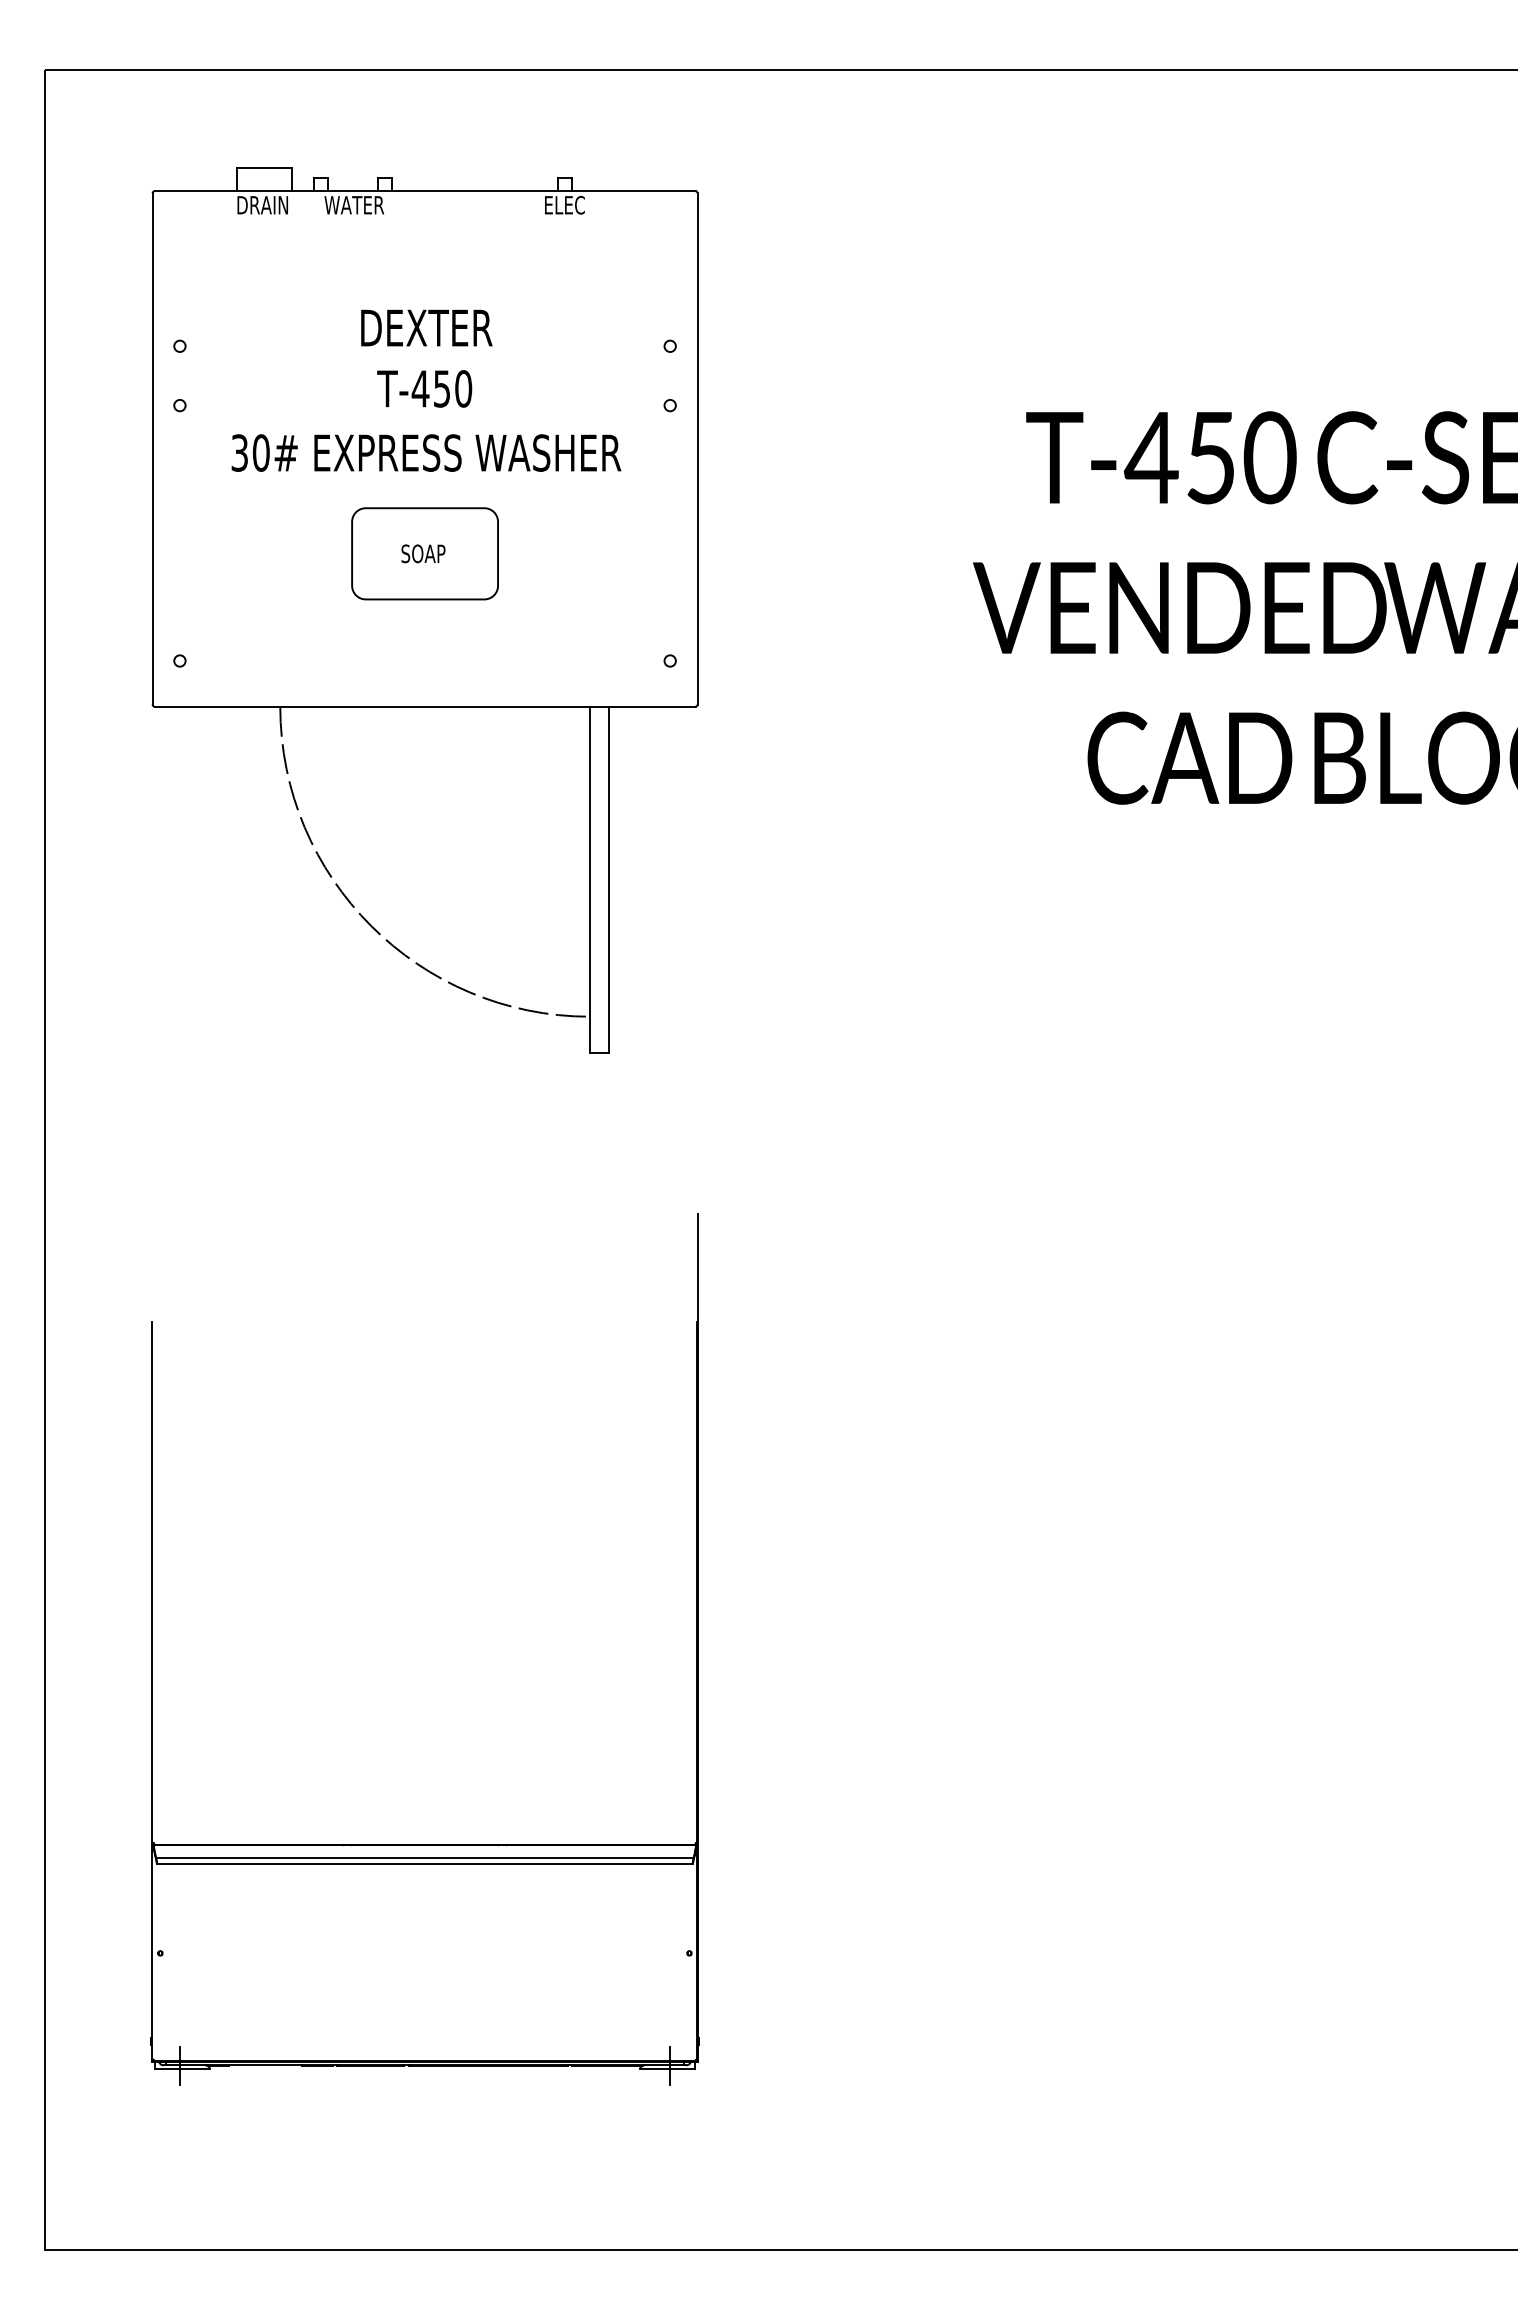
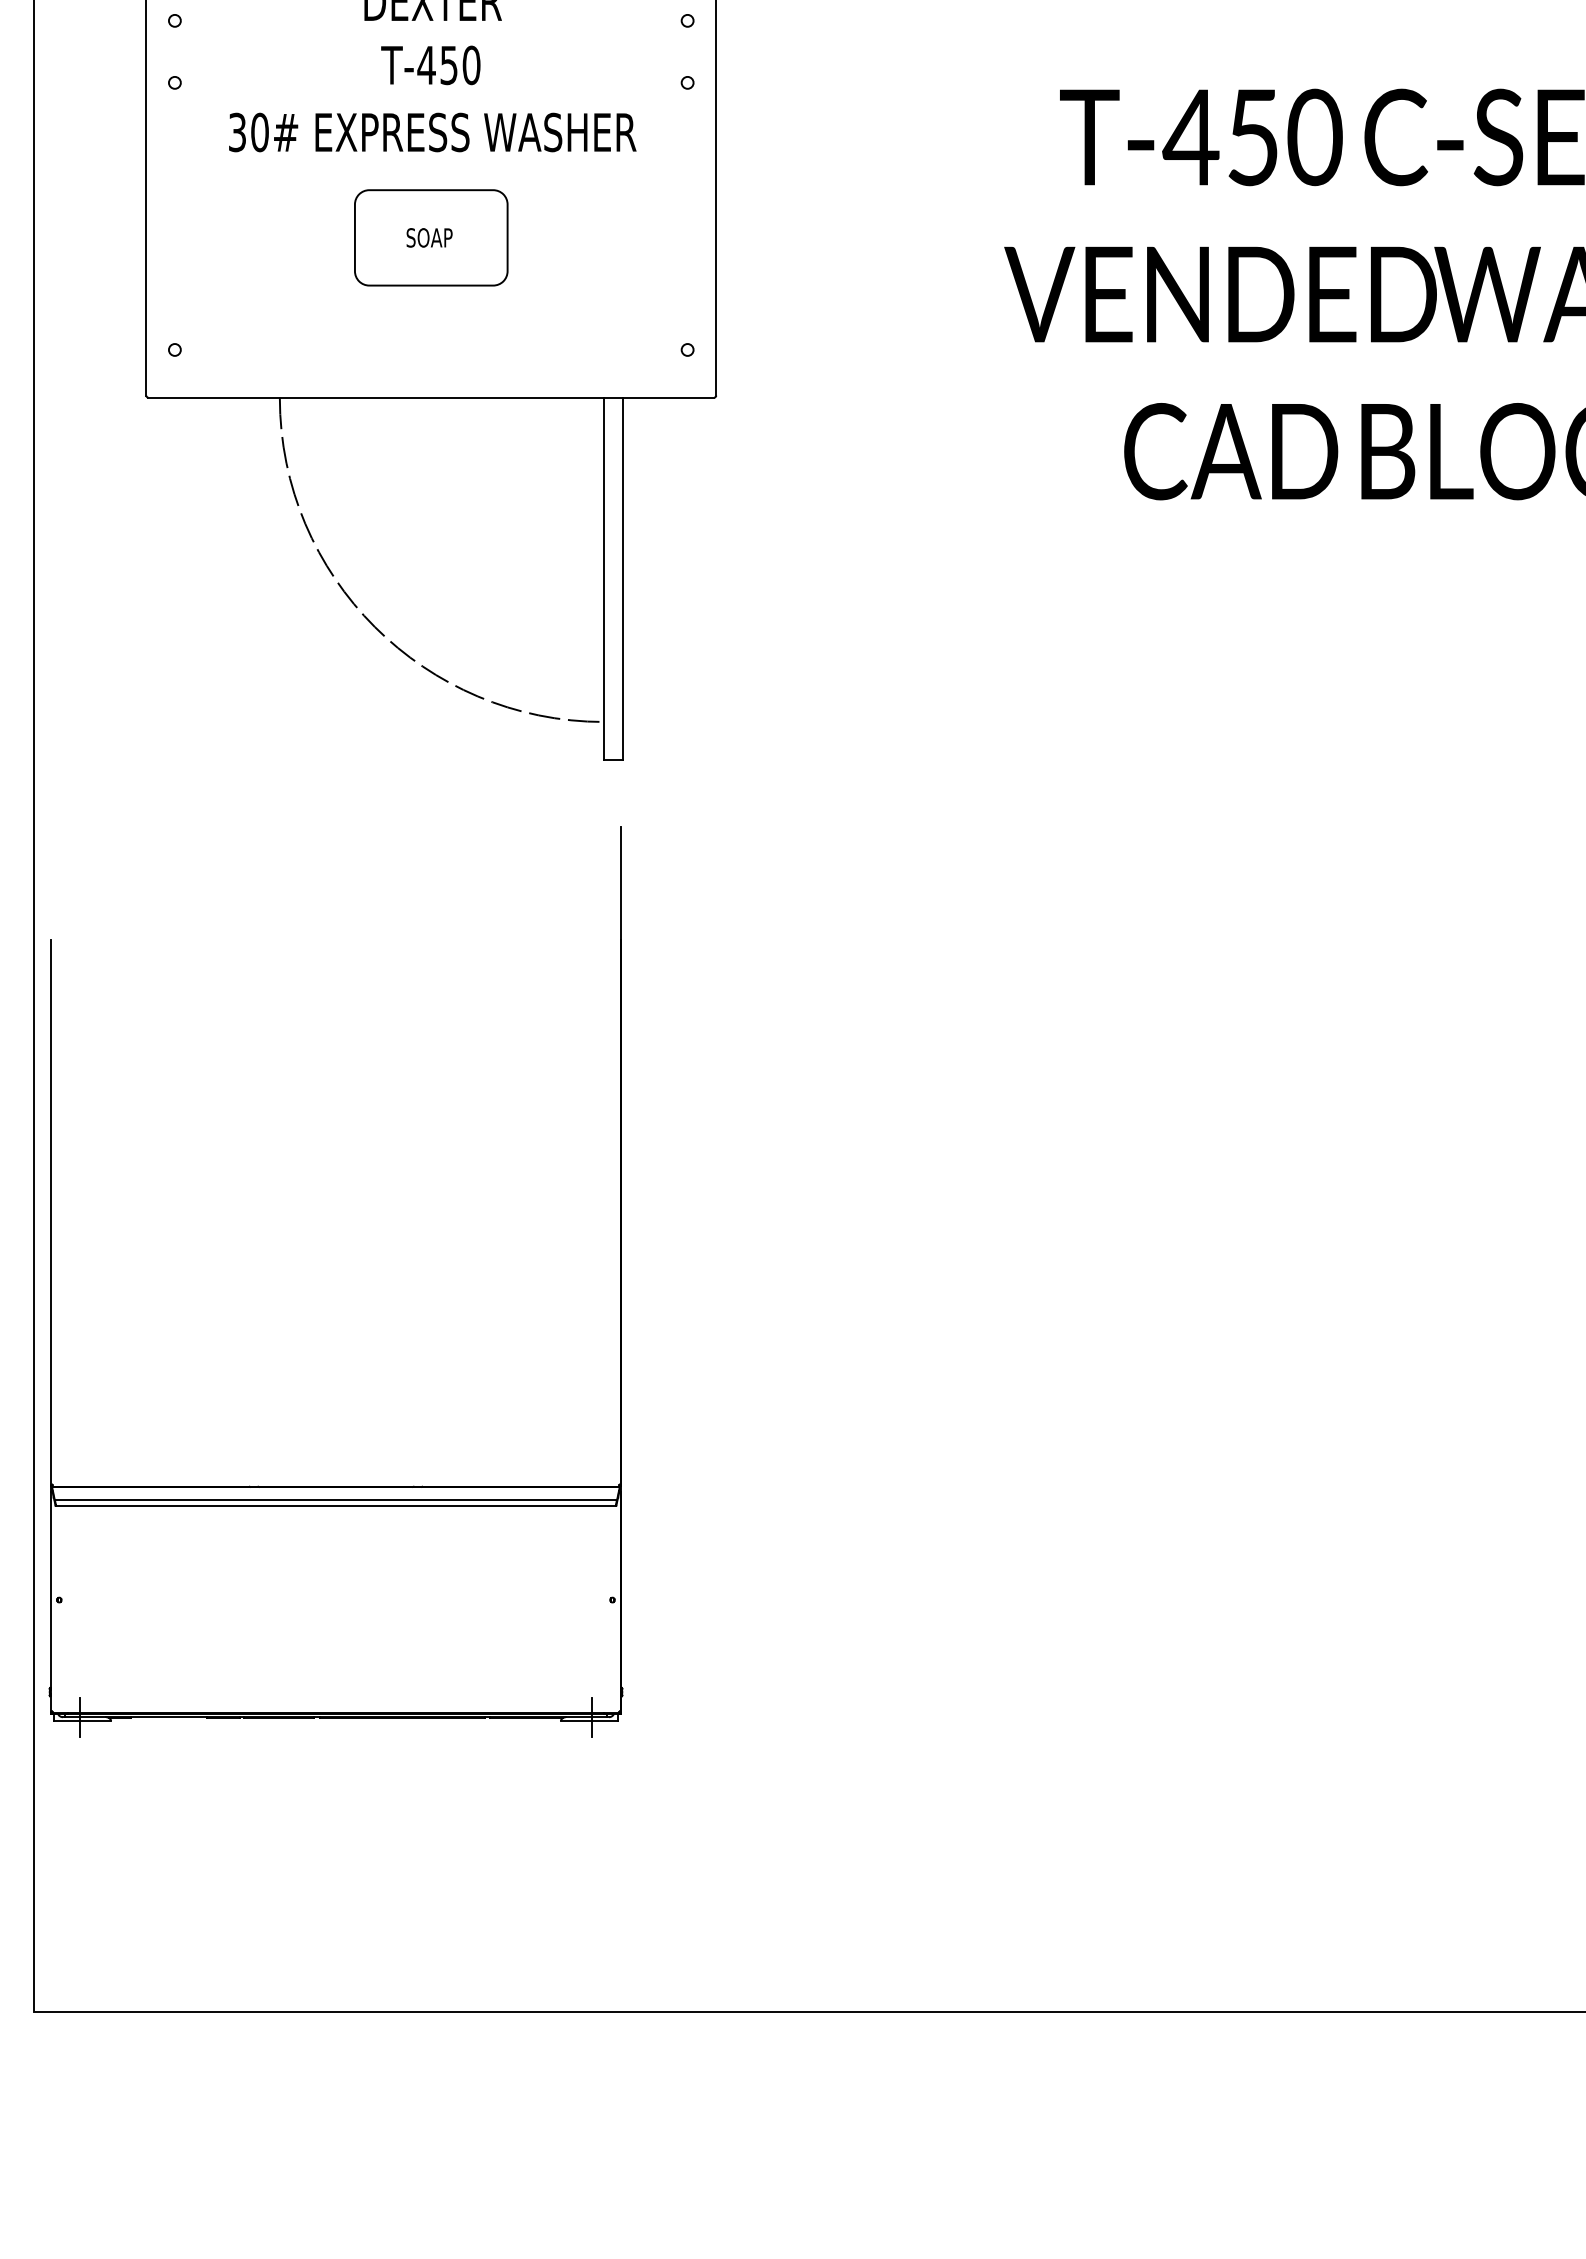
part: (424, 1844) -> (335, 1486), moved

